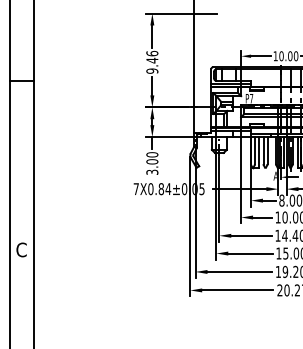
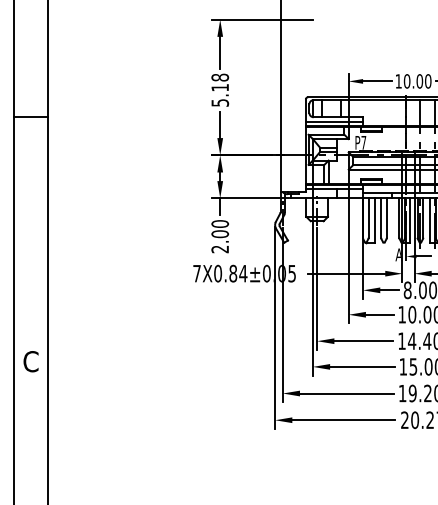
text: (152, 62) -> (220, 90), 9.46 -> 5.18
text: (152, 171) -> (220, 248), 3.00 -> 2.00

